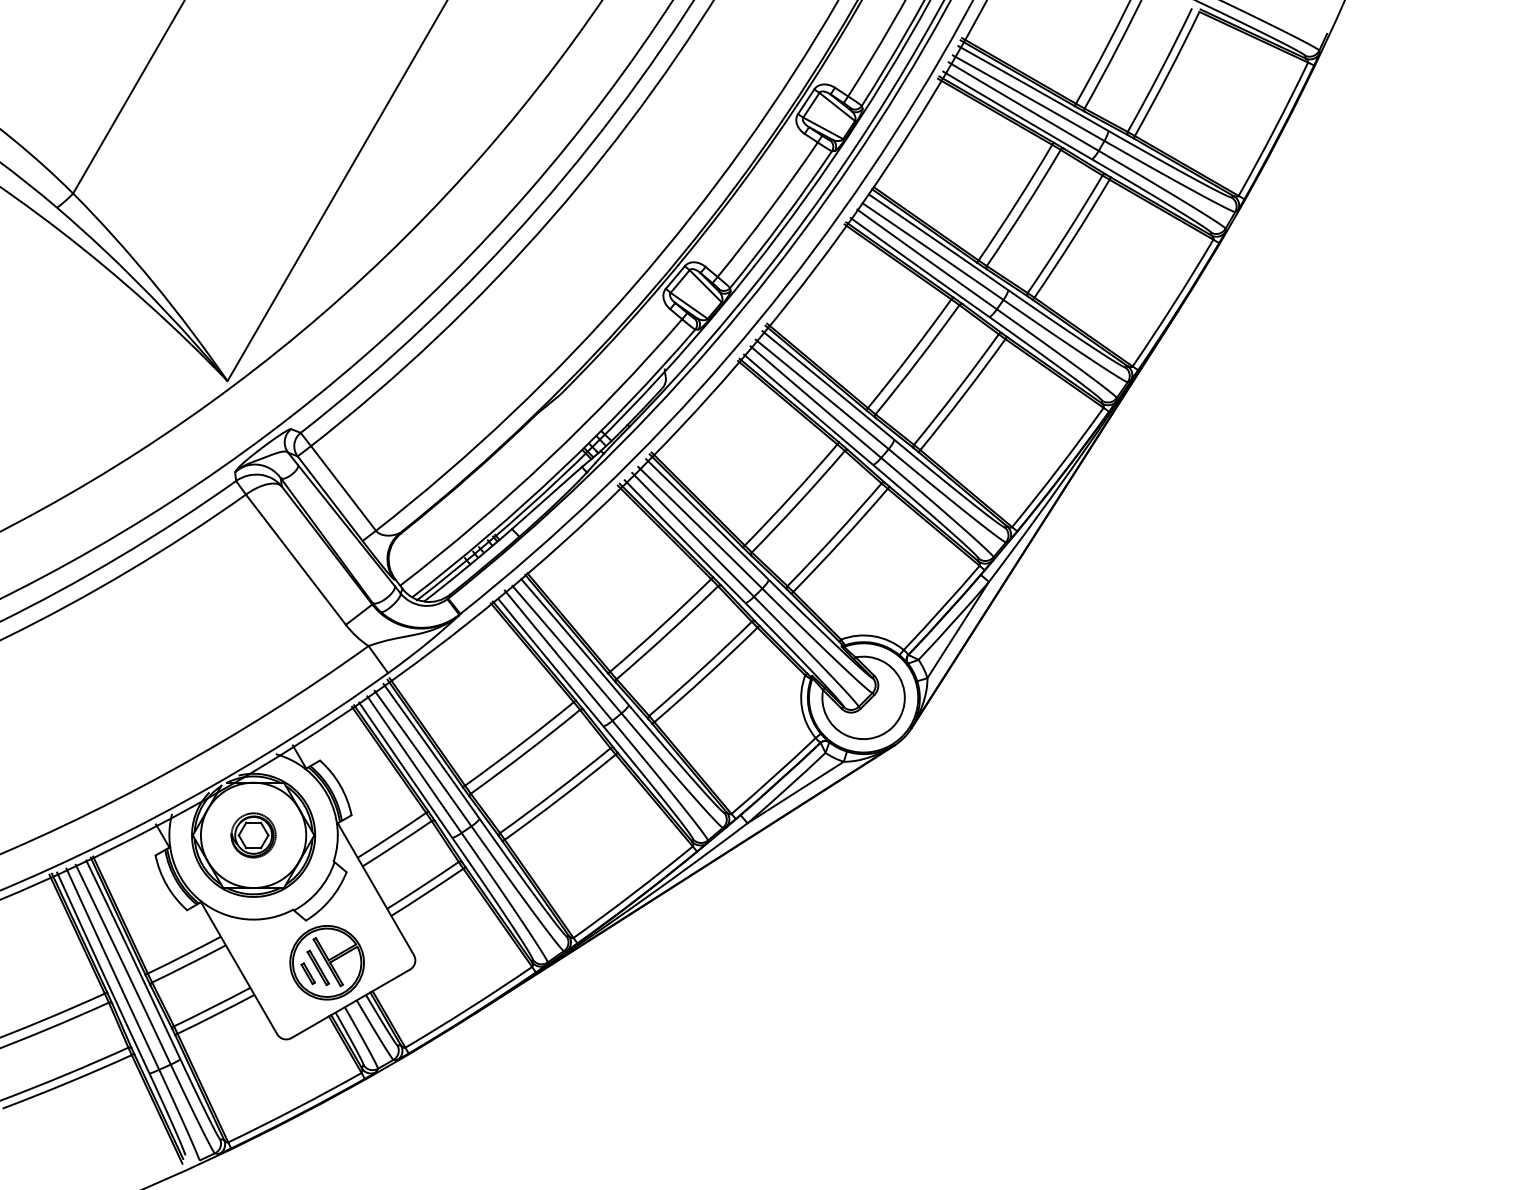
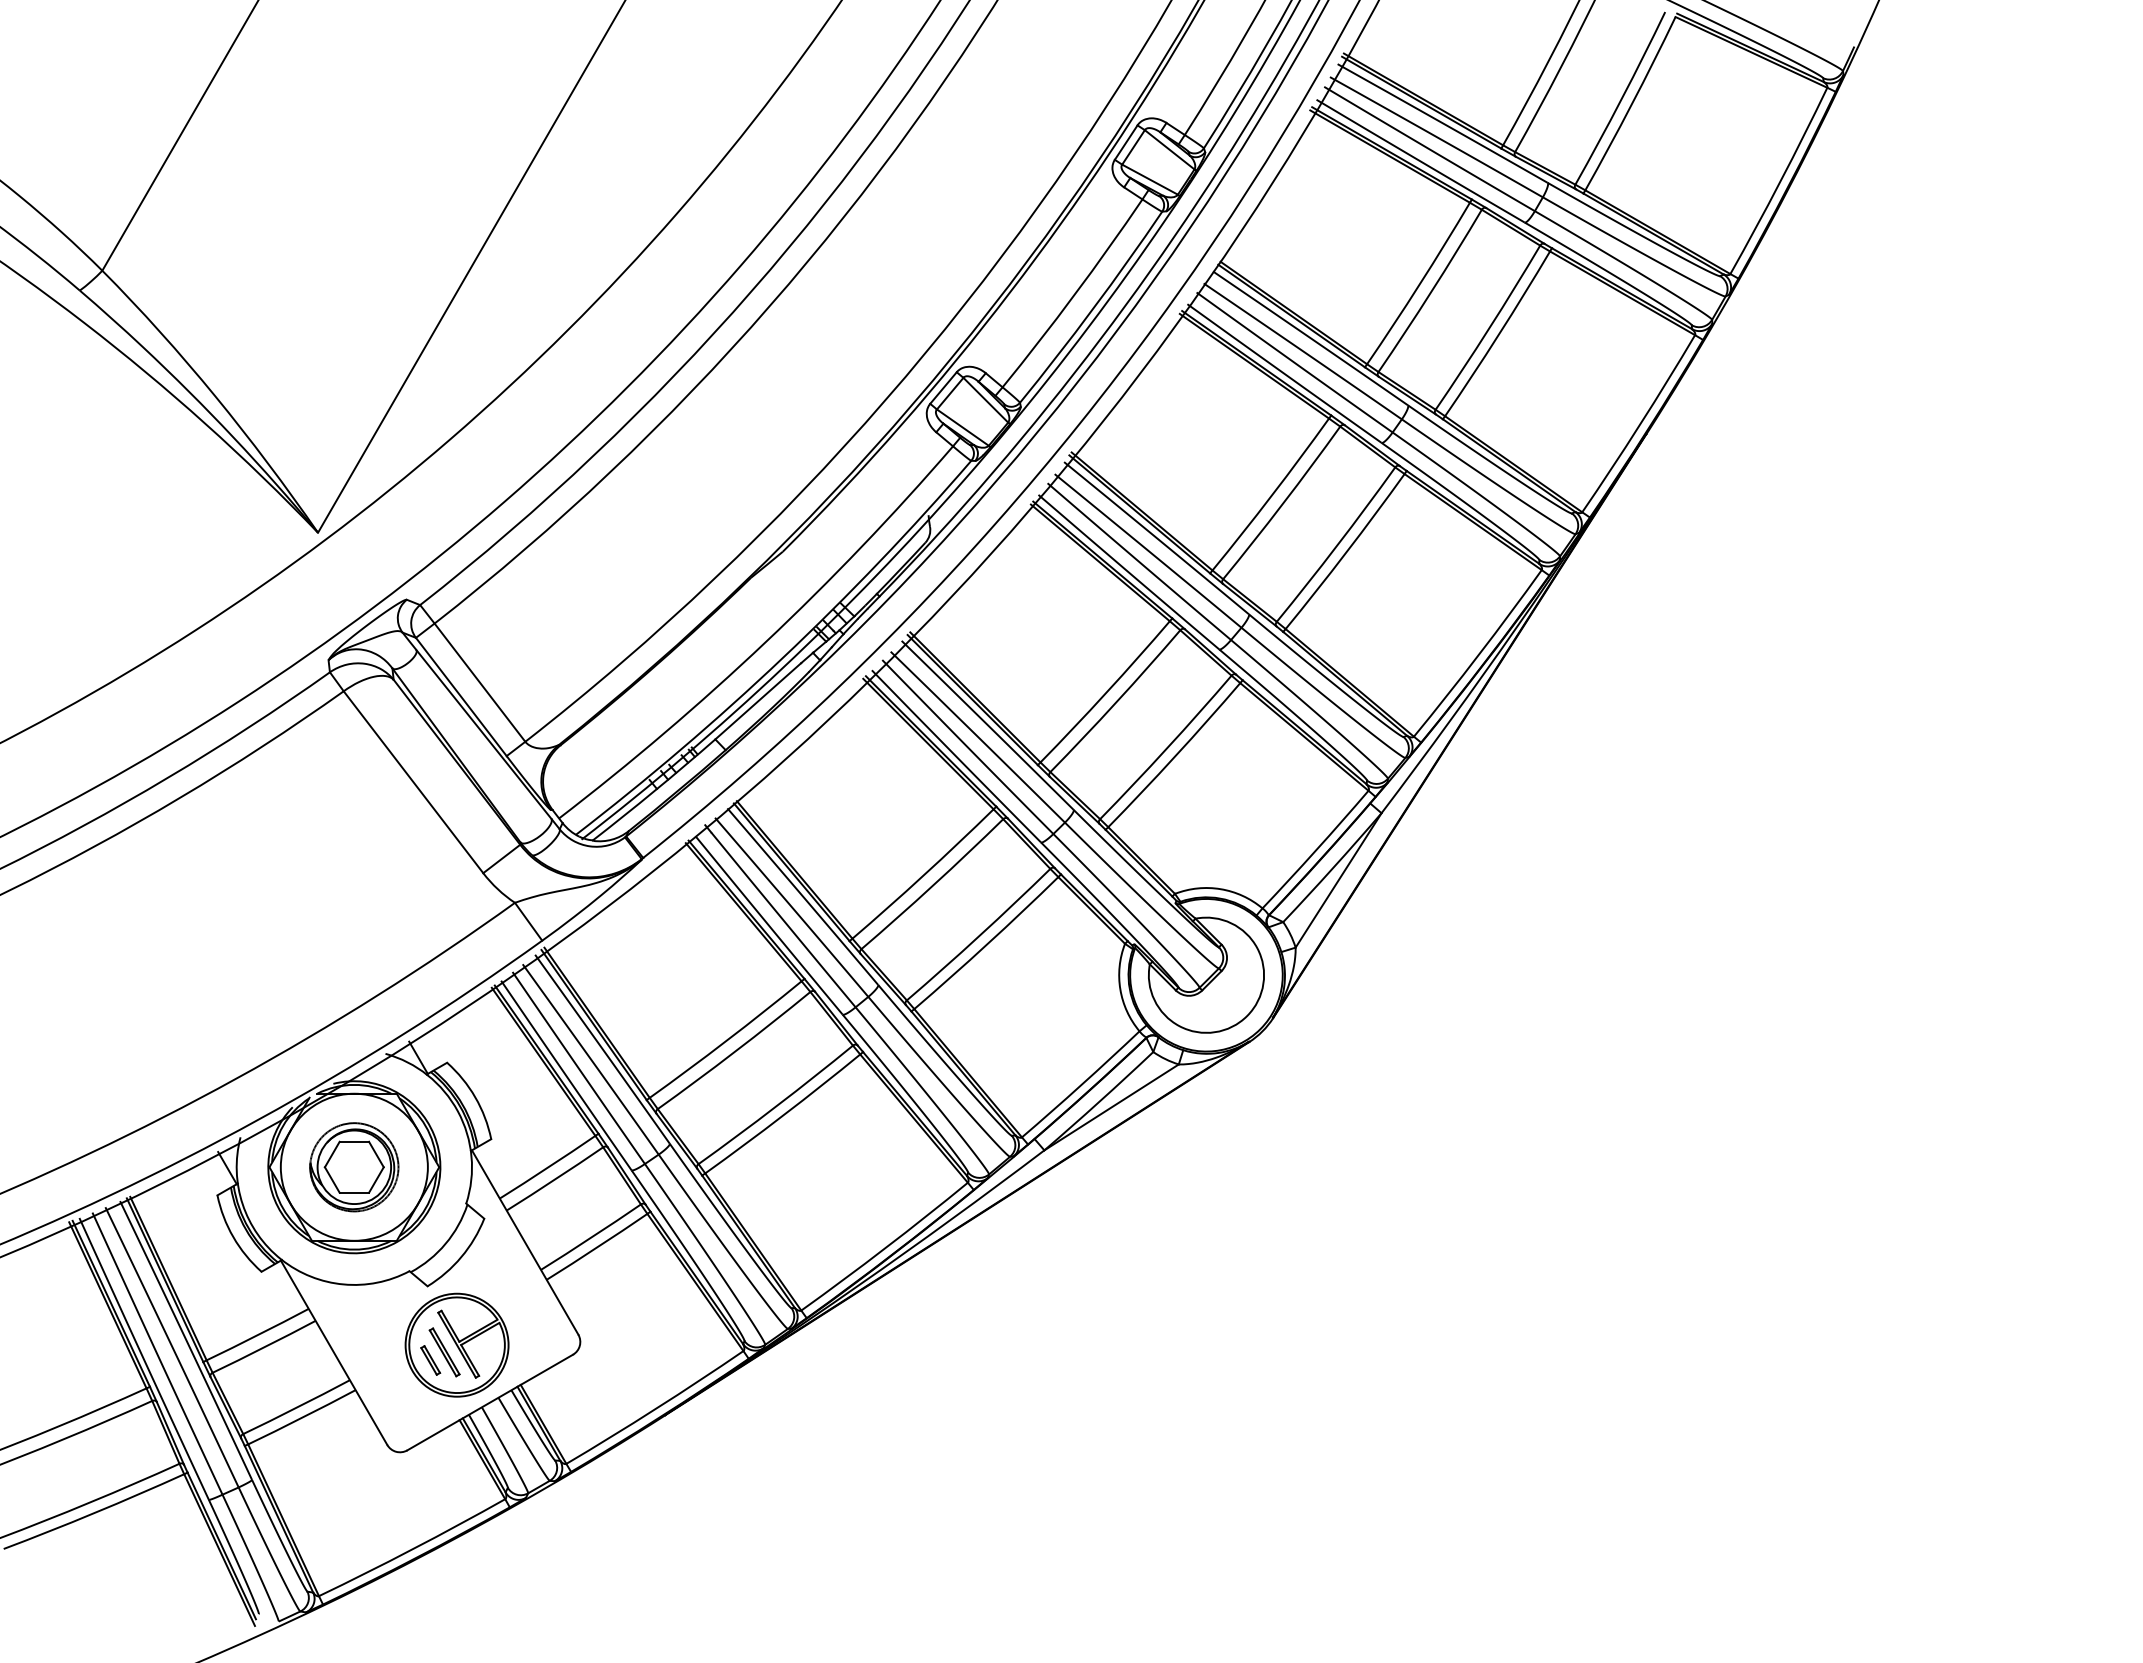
part: (253, 835) -> (354, 1167), size x1.43

